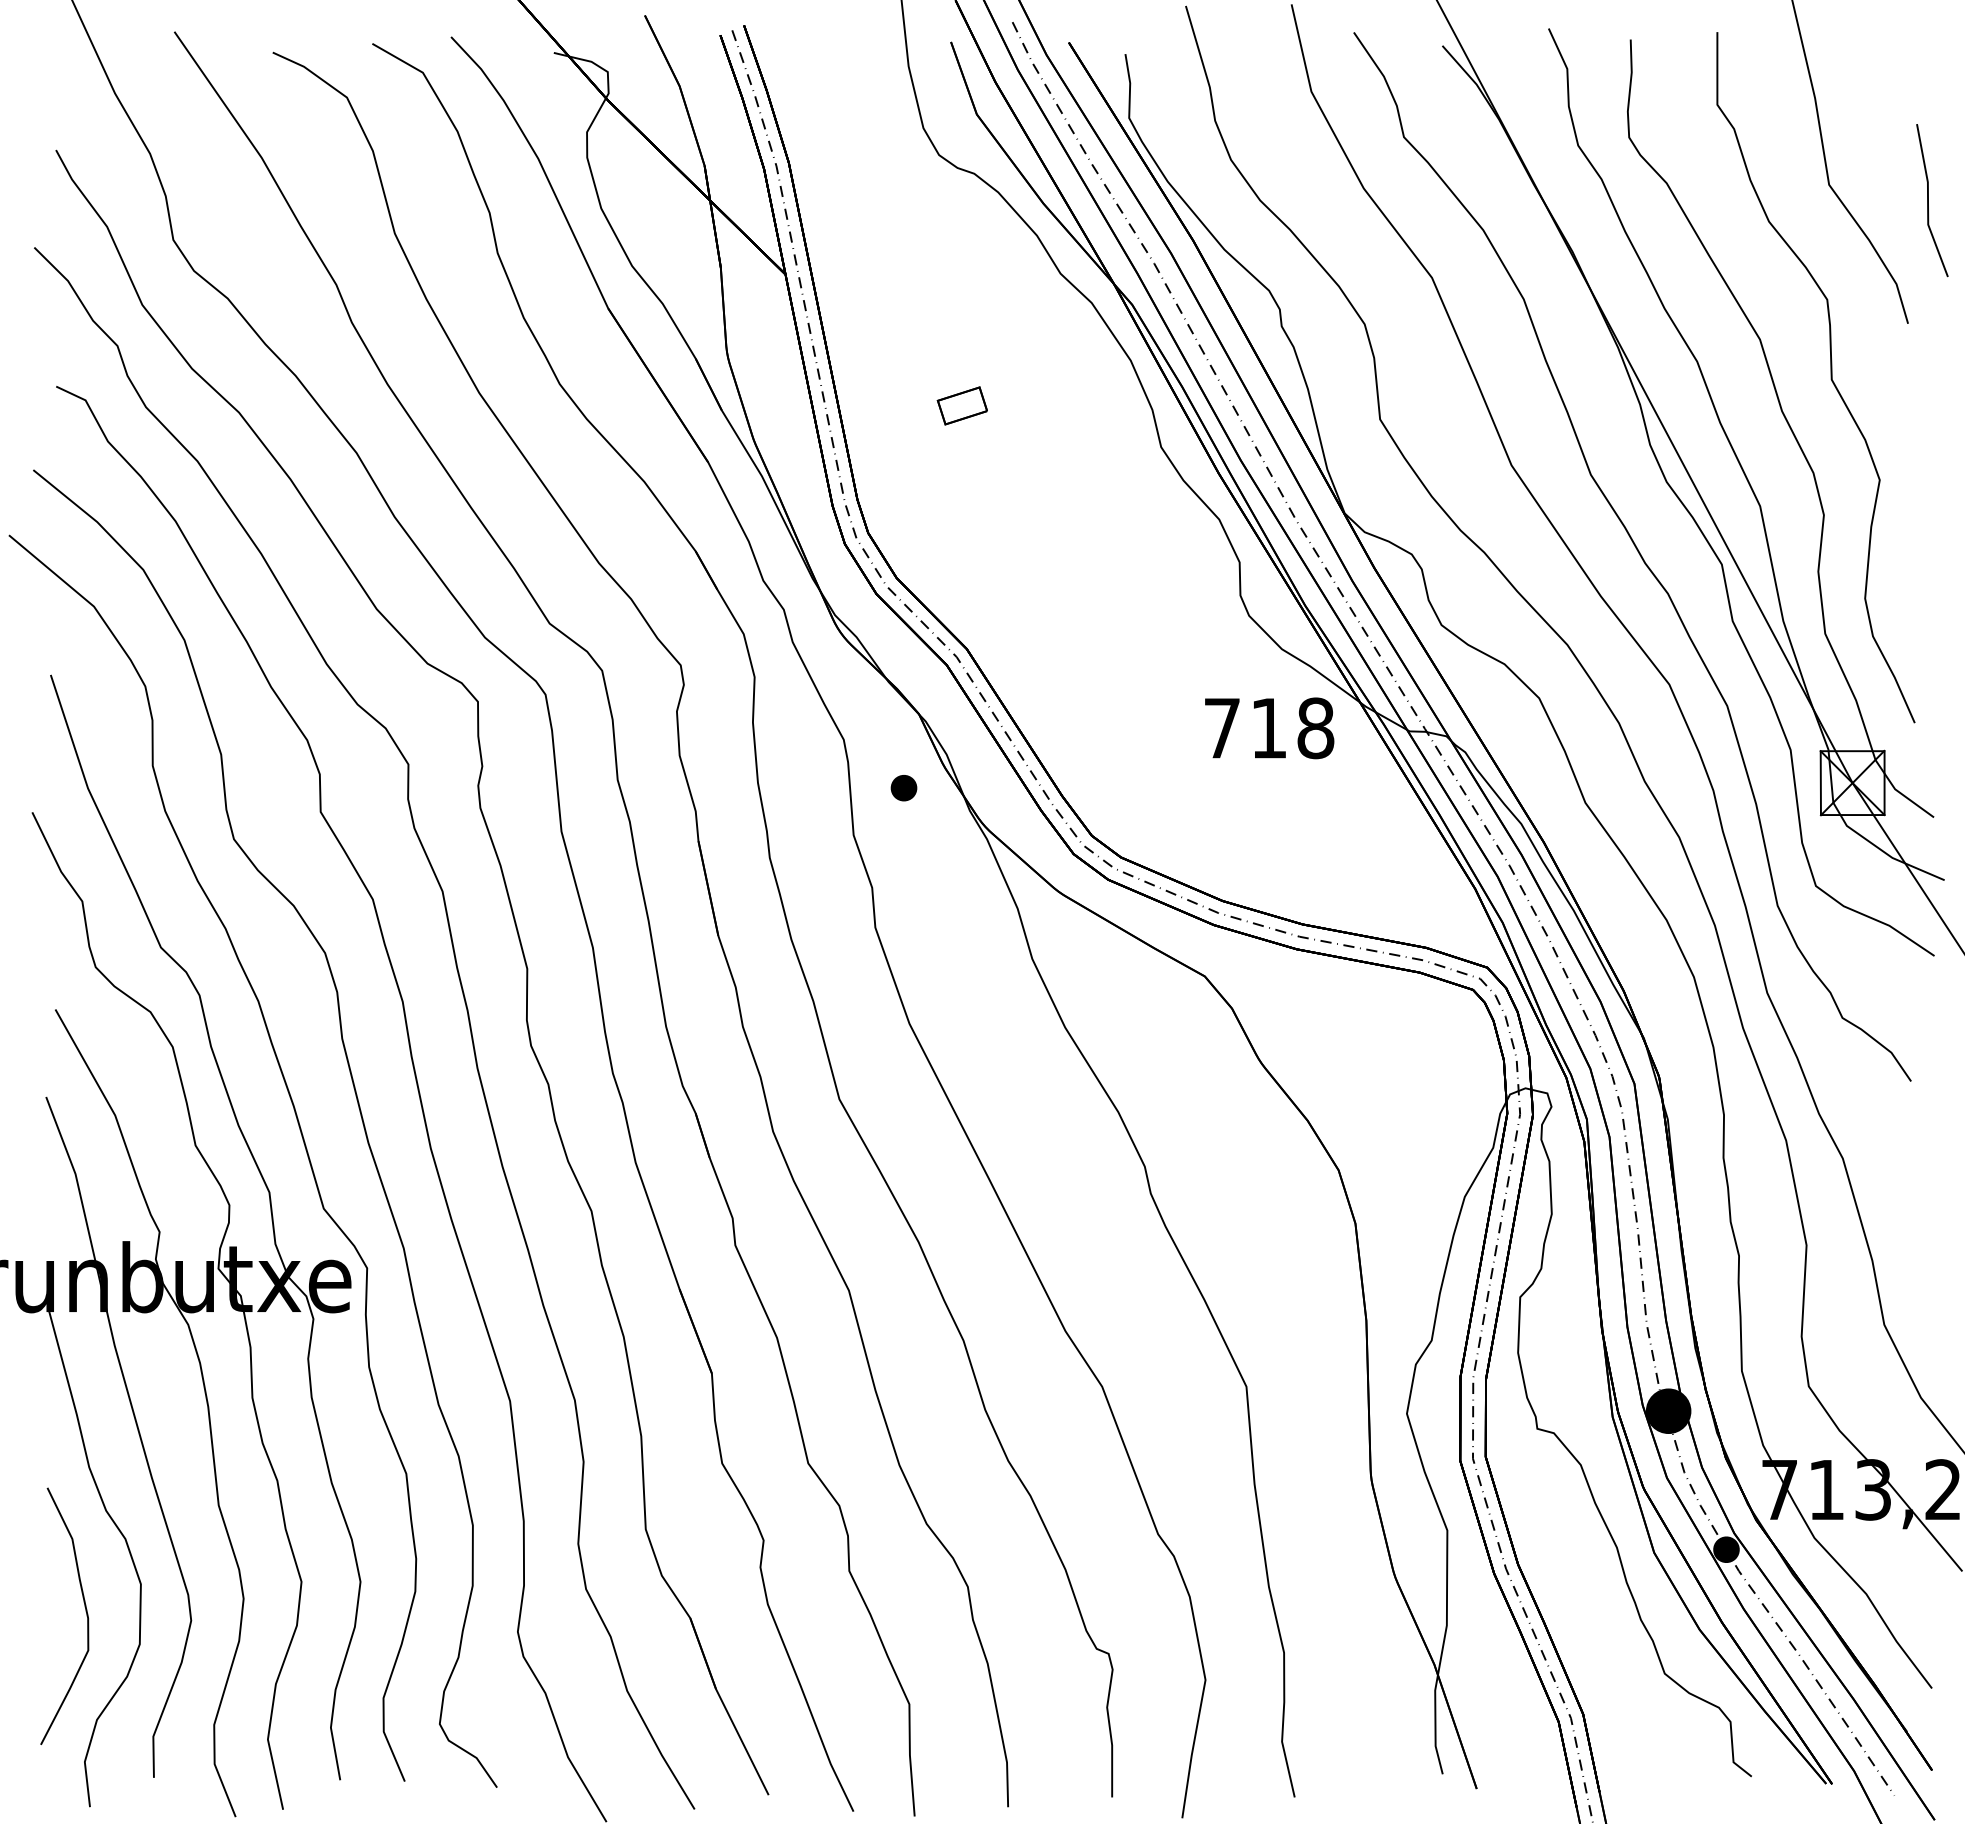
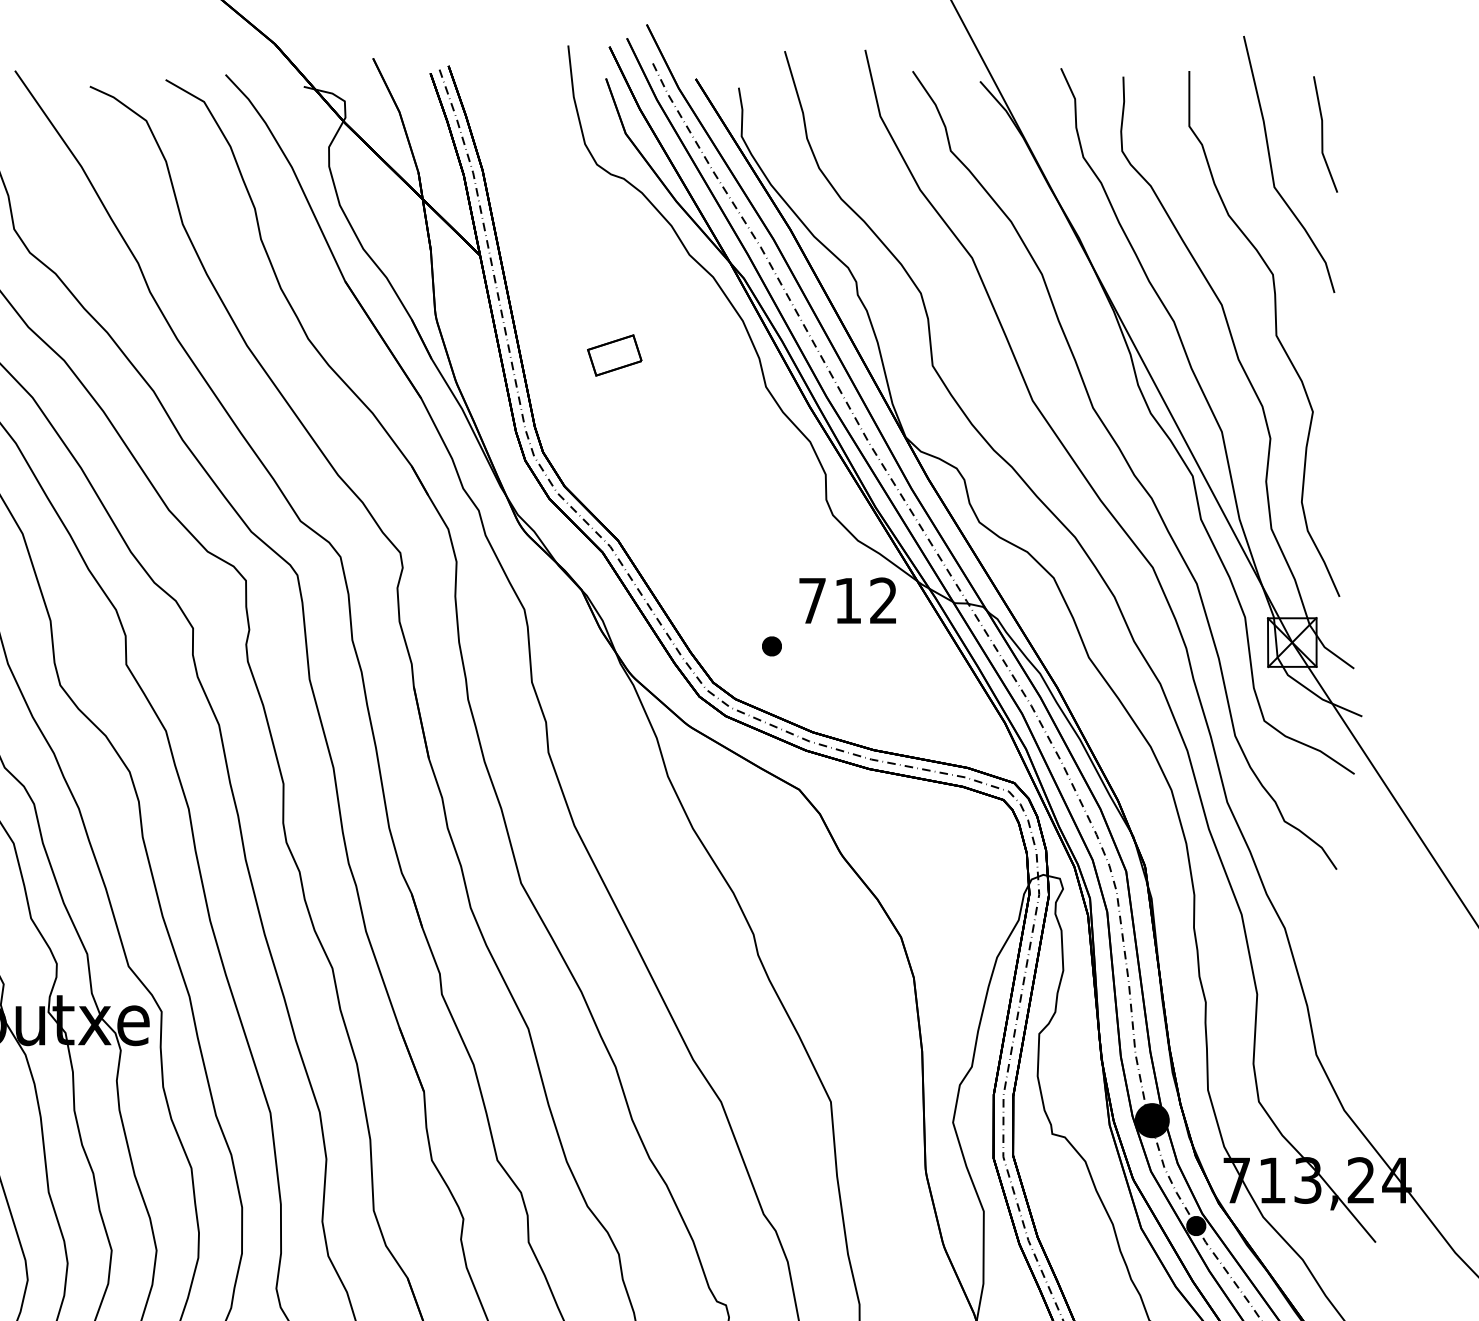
line: (1928, 200) -> (1322, 134), moved
part: (962, 405) -> (614, 355), size x1.43
text: (1315, 728) -> (883, 601), 718 -> 712
part: (903, 788) -> (771, 646), moved

